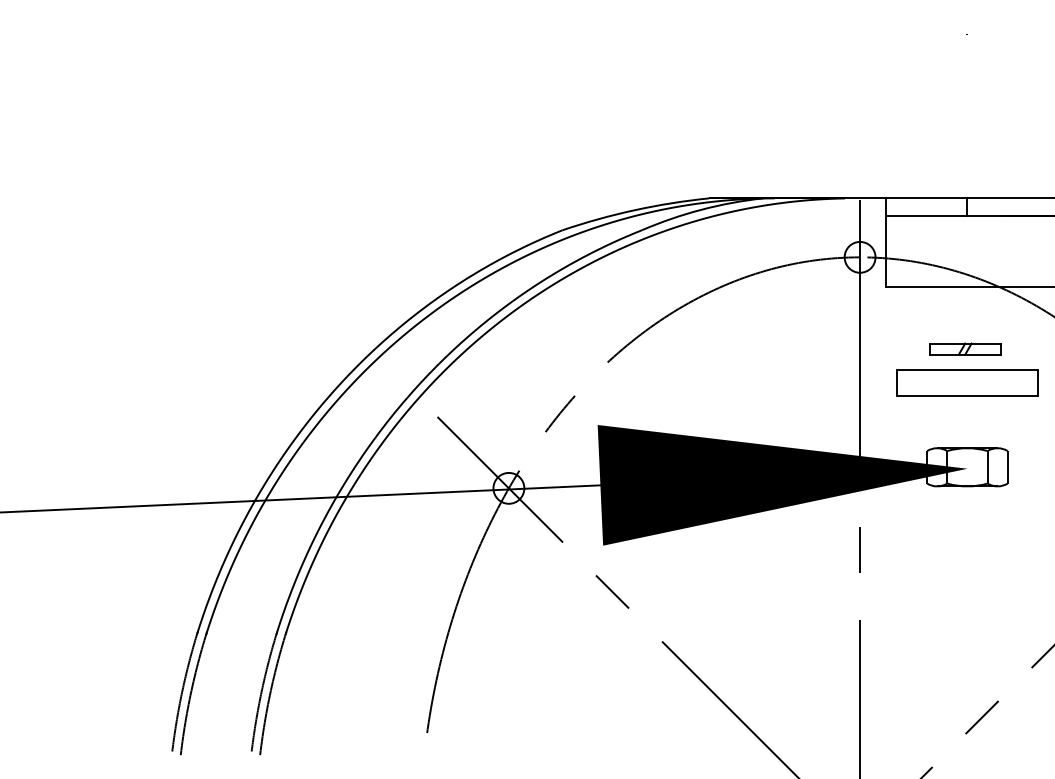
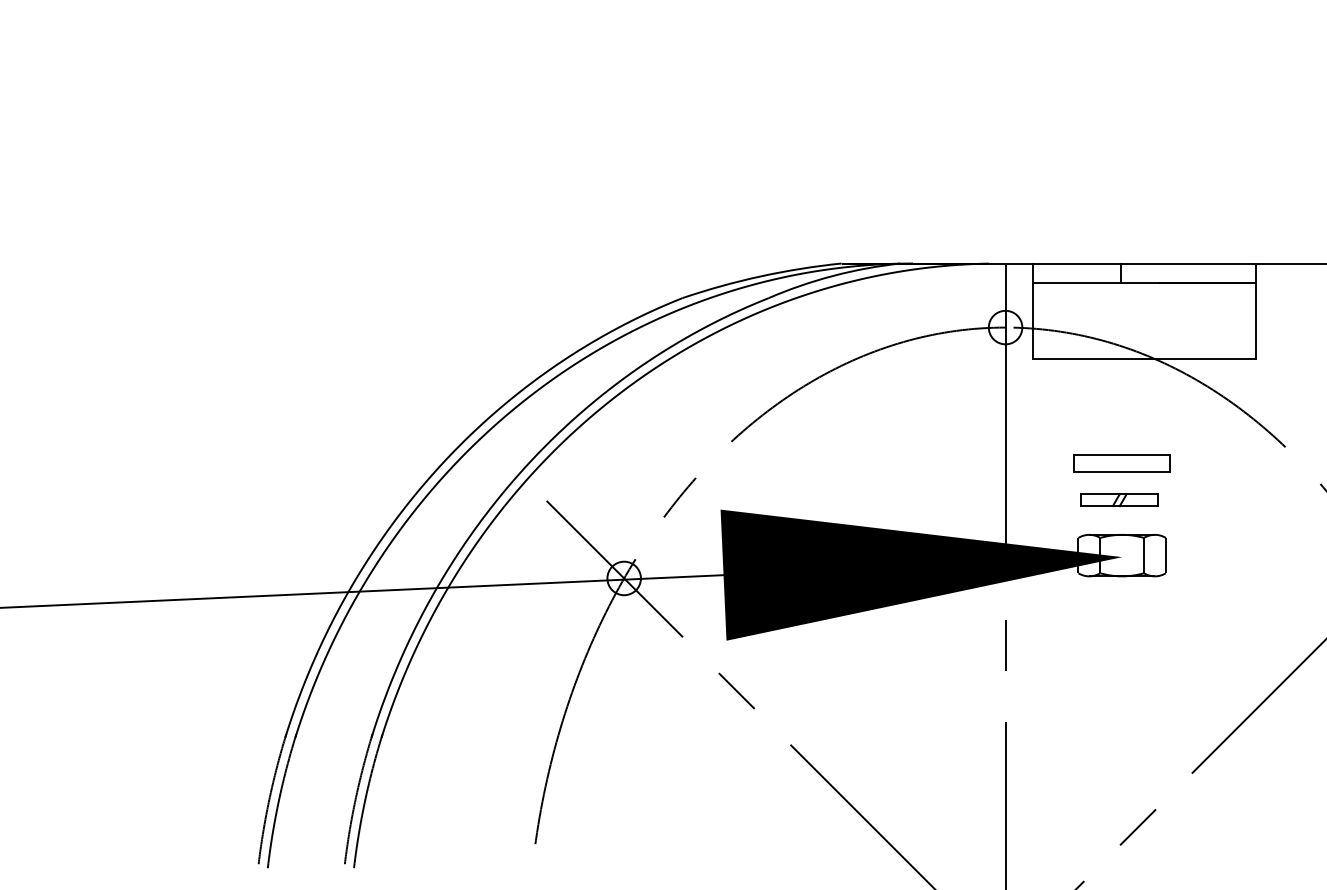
part: (964, 349) -> (1119, 500), moved
part: (966, 382) -> (1121, 463), size x0.62

